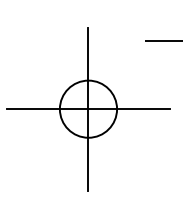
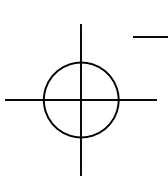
circle: (88, 109) -> (81, 100), size x1.43

